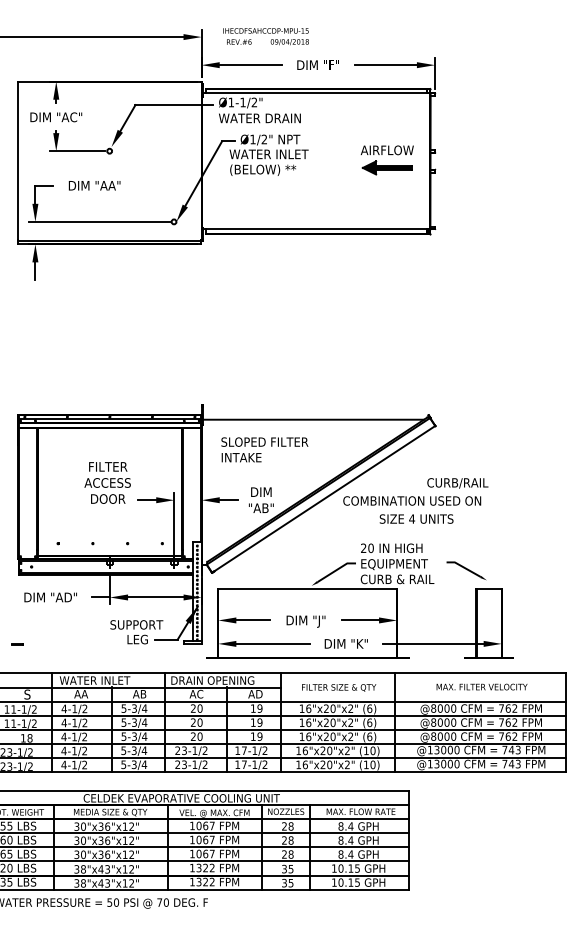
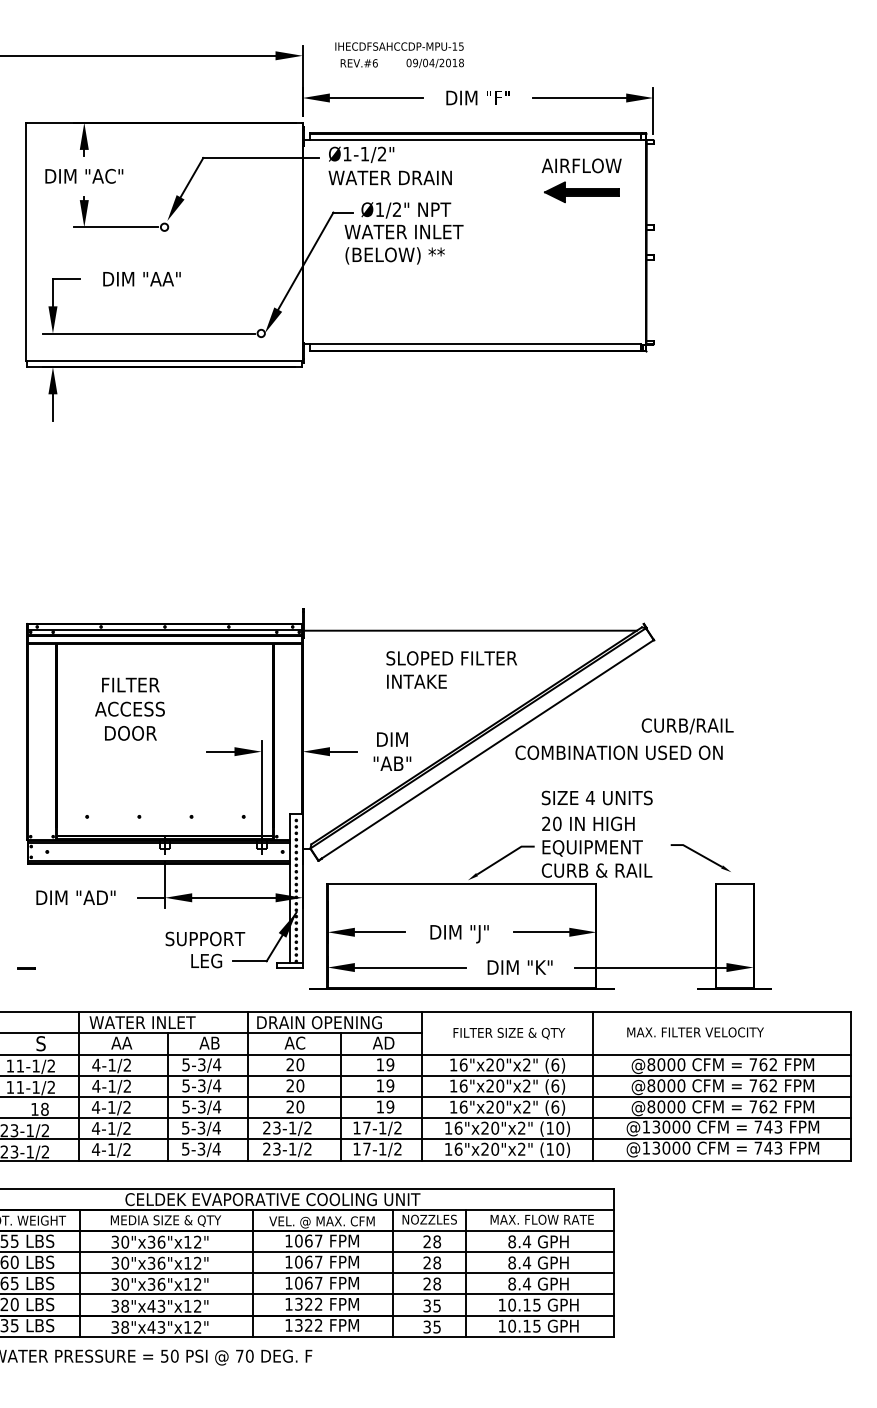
part: (386, 160) -> (580, 181), moved
text: (264, 449) -> (451, 669), moved
text: (107, 482) -> (129, 708), moved
text: (416, 518) -> (597, 797), moved
text: (481, 686) -> (694, 1031), moved

